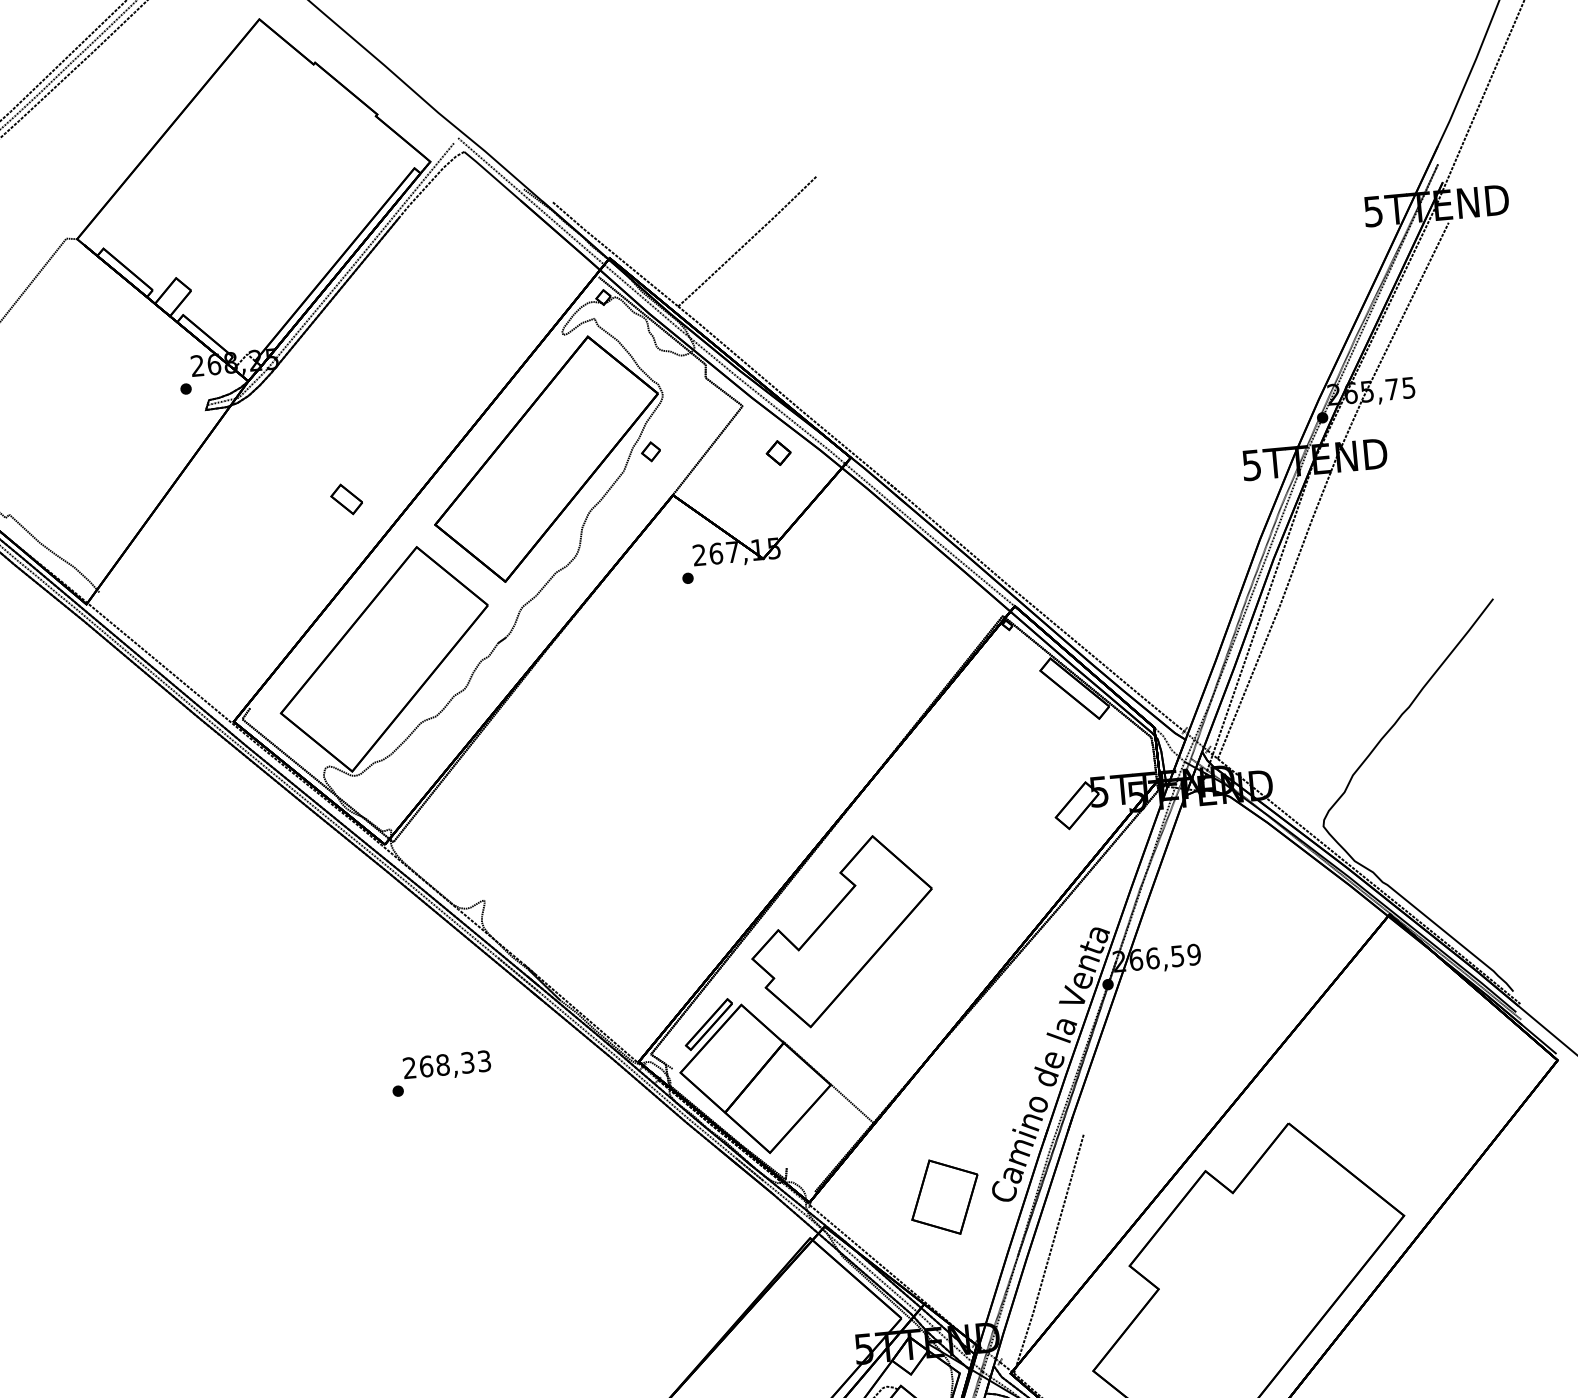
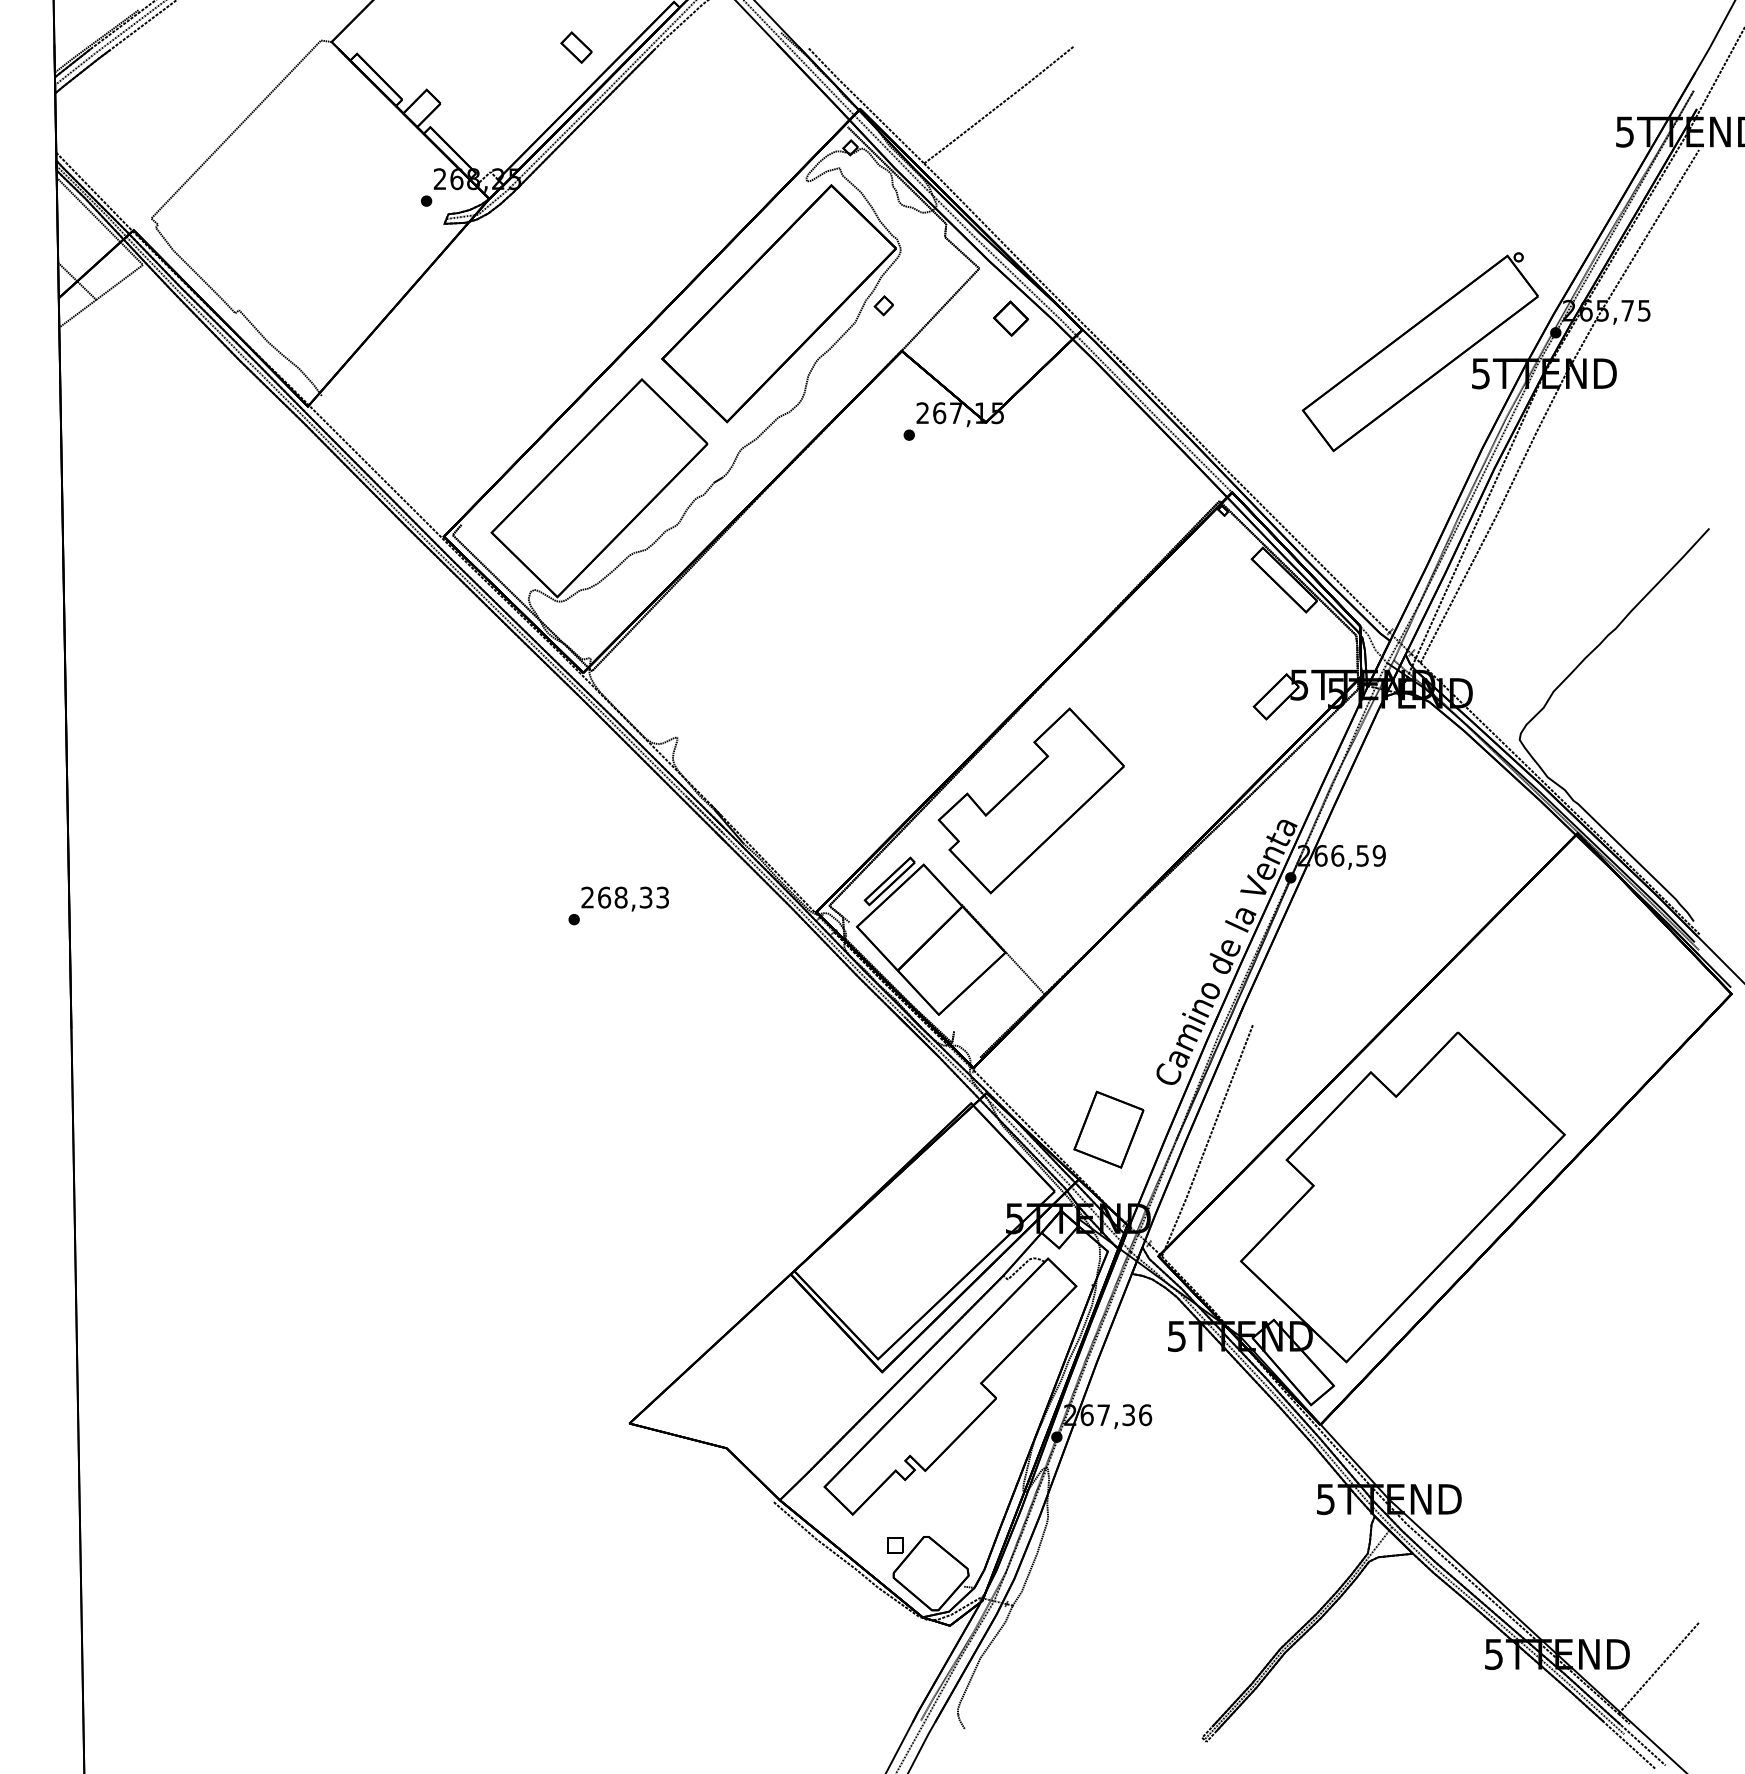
part: (1188, 449) -> (1419, 352), added
part: (778, 453) -> (1010, 318), size x1.43
part: (346, 499) -> (576, 47), moved
part: (944, 1197) -> (1108, 1129), moved

